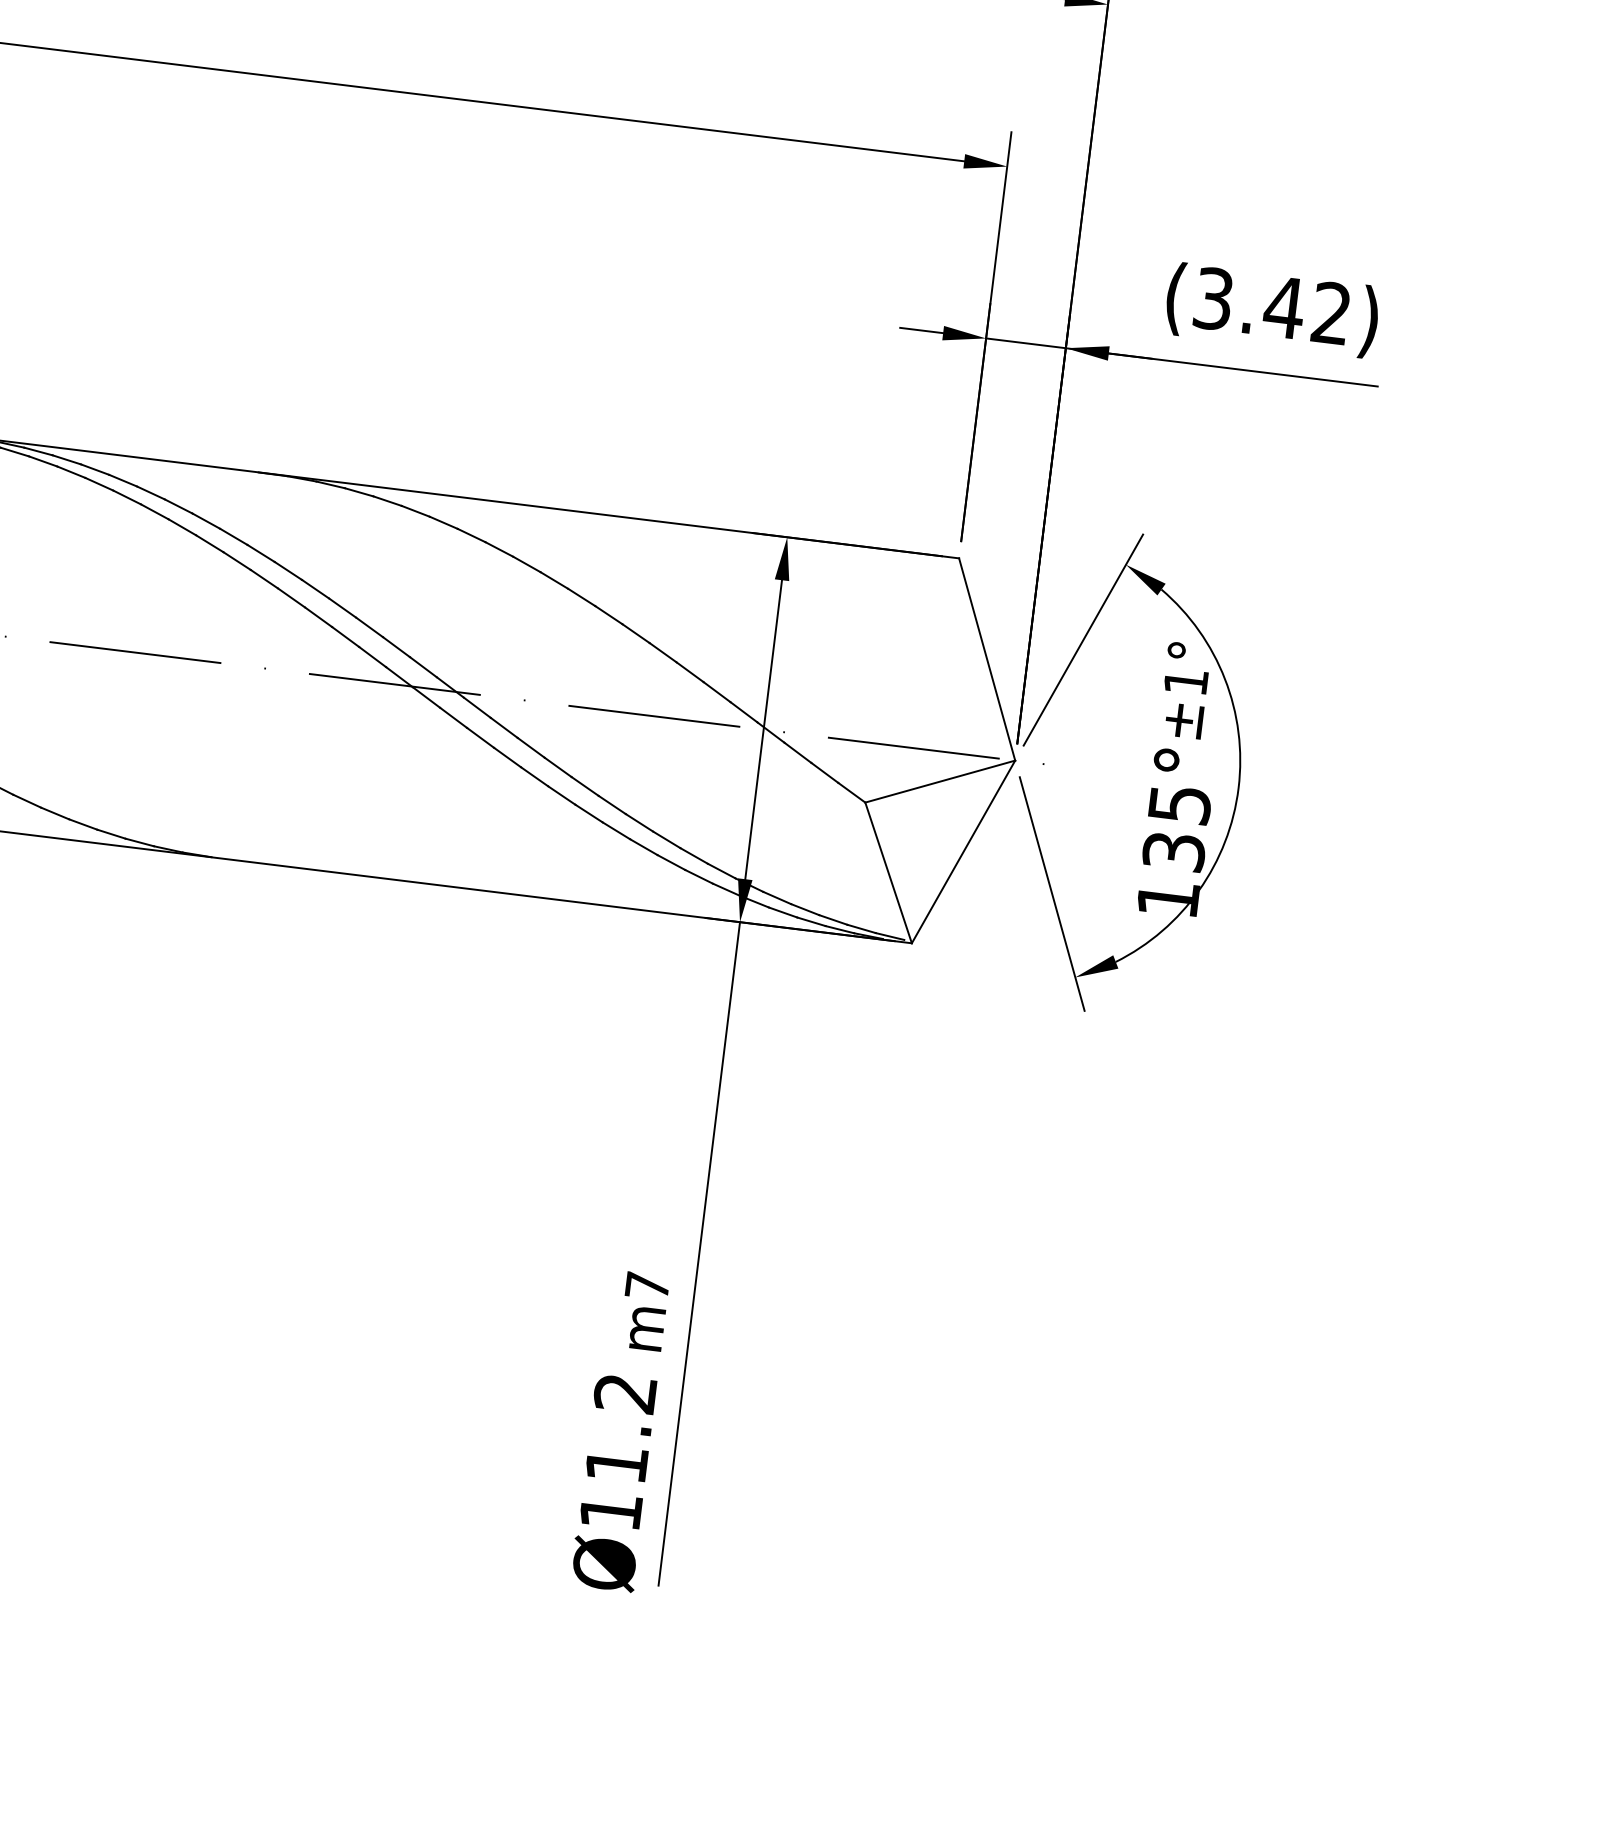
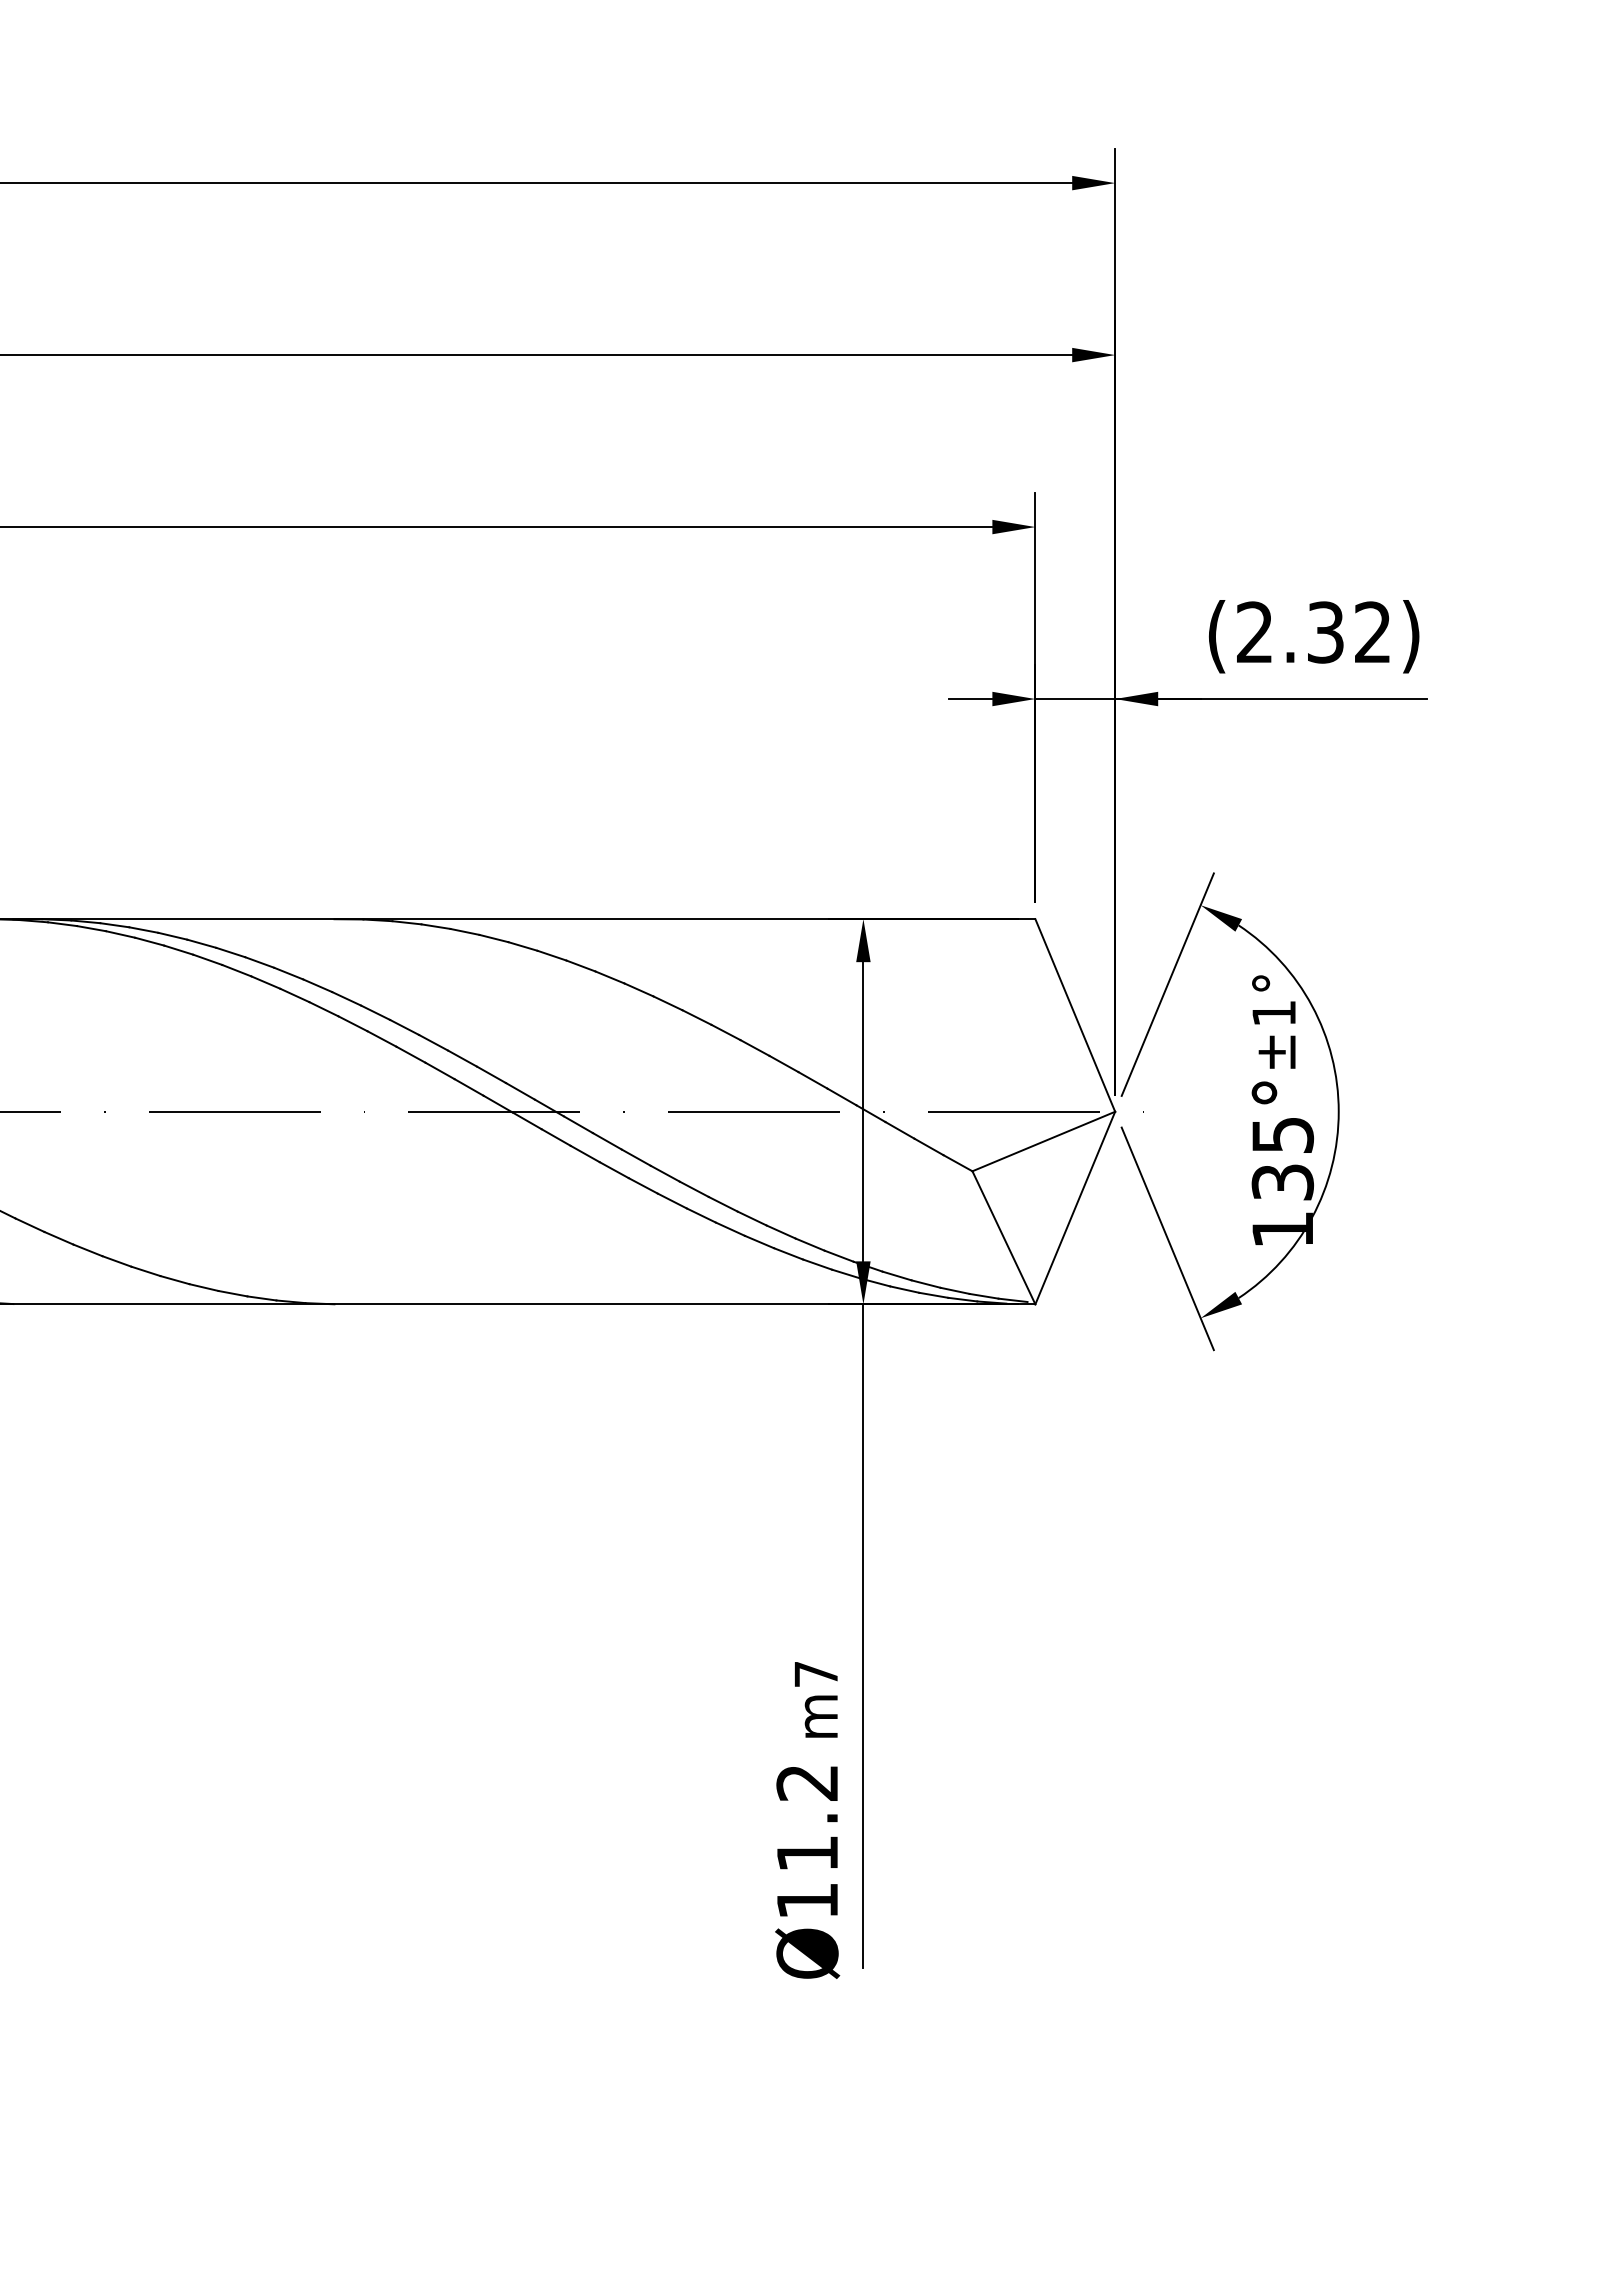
text: (1250, 303) -> (1291, 632), (3.42) -> (2.32)

